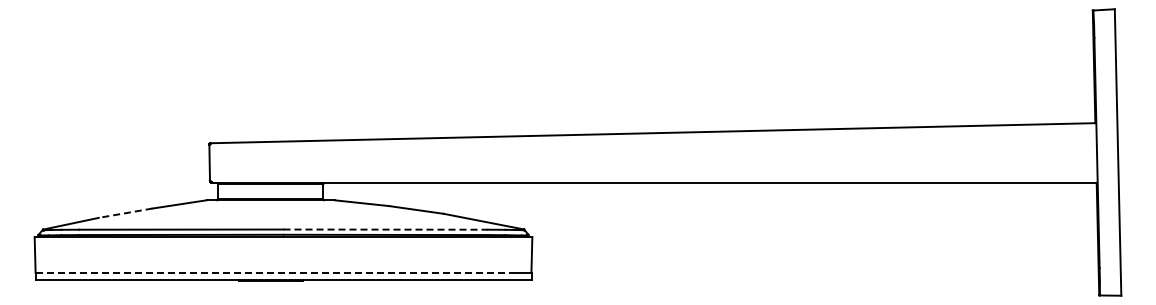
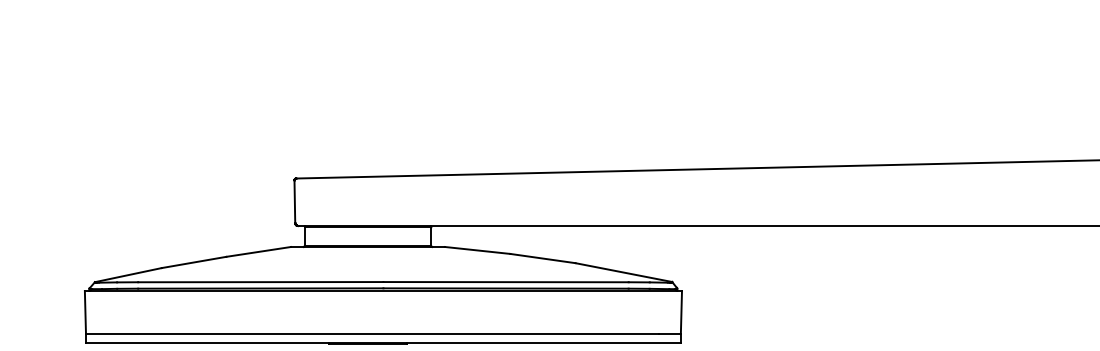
line: (125, 213) -> (193, 262), dashed -> solid
line: (386, 229) -> (506, 282), dashed -> solid
line: (274, 272) -> (372, 333), dashed -> solid

